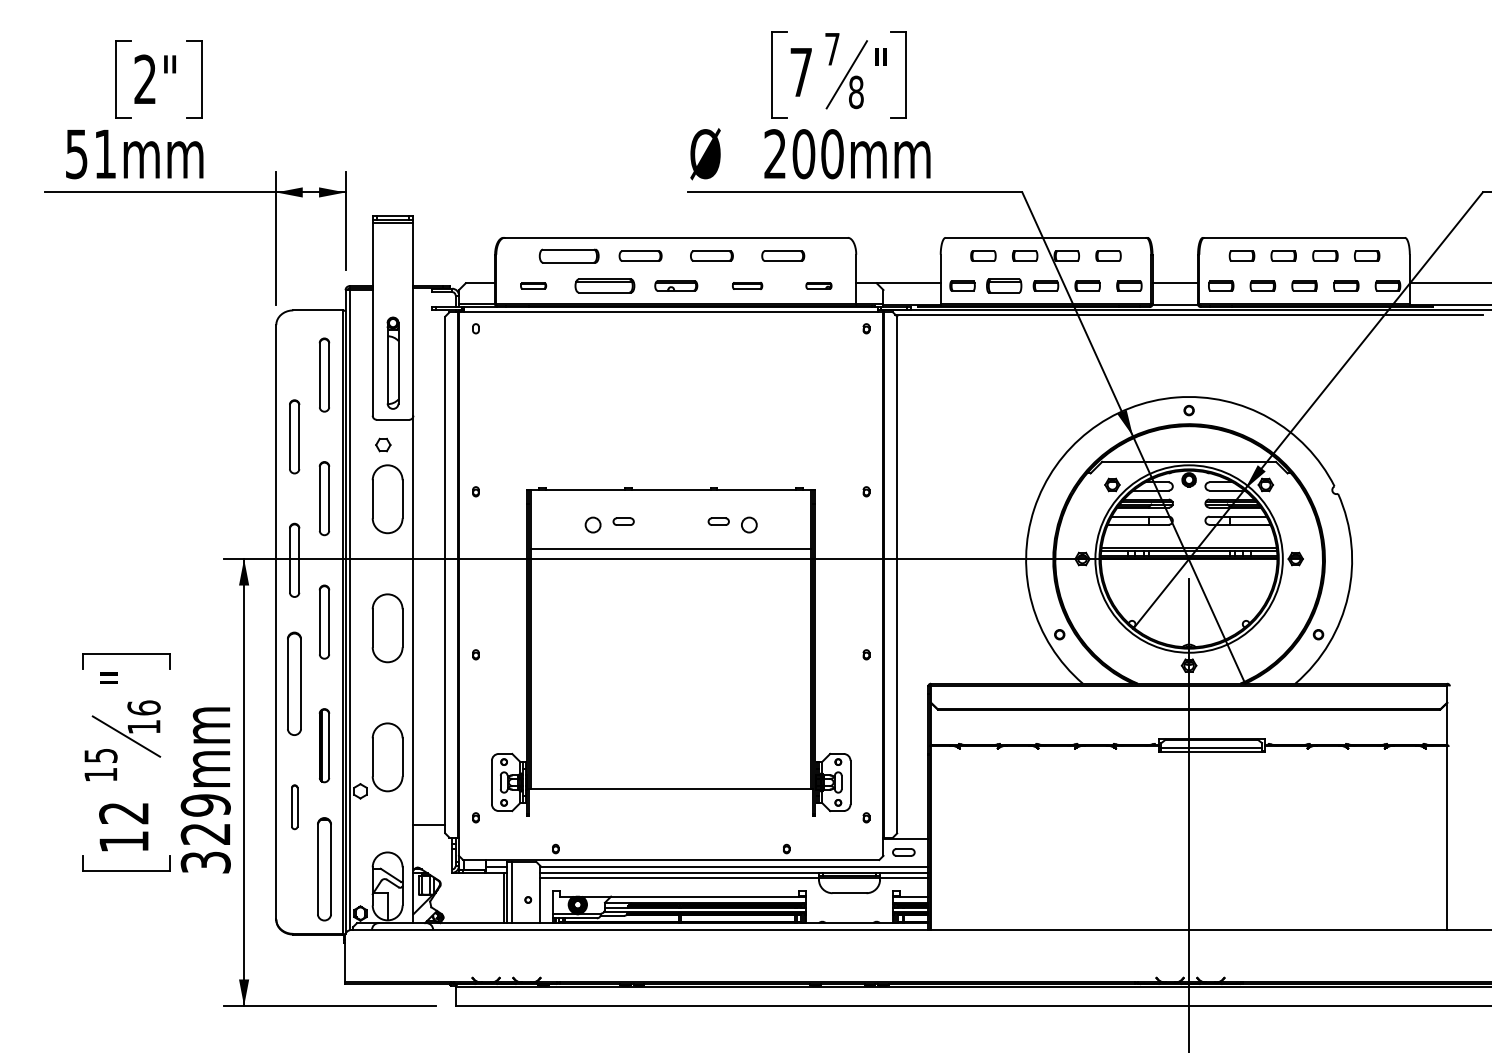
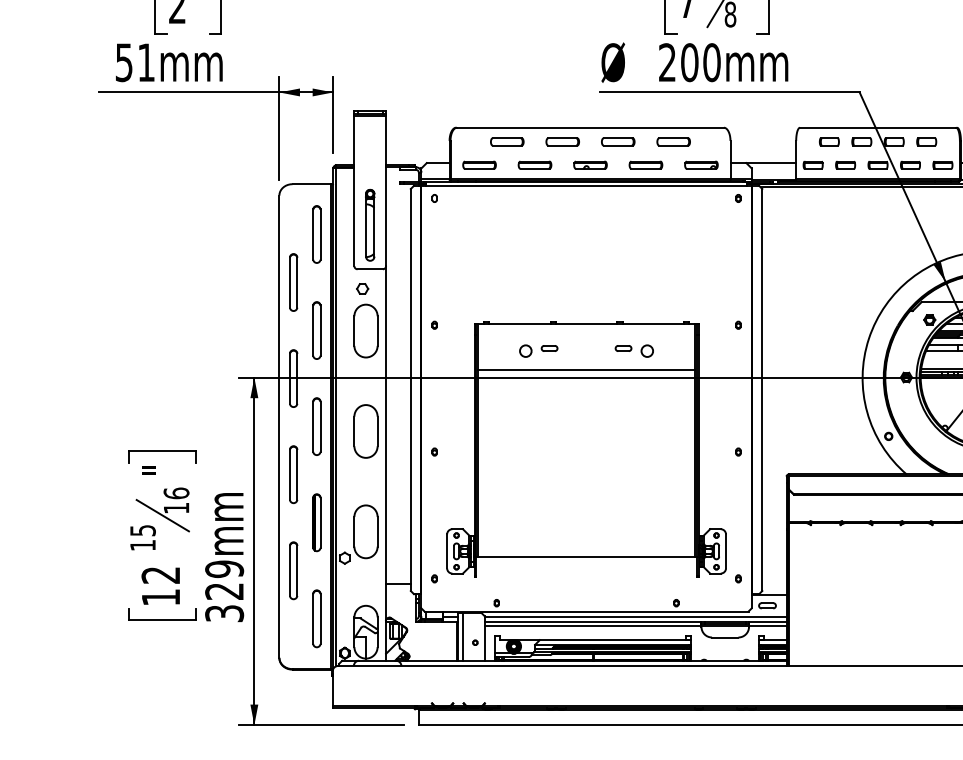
part: (569, 255) -> (507, 141), size x0.71
part: (533, 285) -> (479, 164), size x1.67
part: (604, 285) -> (534, 164), size x0.71
part: (747, 285) -> (645, 164), size x1.43
part: (818, 285) -> (701, 164), size x1.67
part: (1004, 285) -> (845, 164), size x0.71
part: (294, 683) -> (293, 474), size x0.71
part: (294, 806) -> (293, 570), size x1.67
part: (324, 868) -> (316, 618), size x0.71

